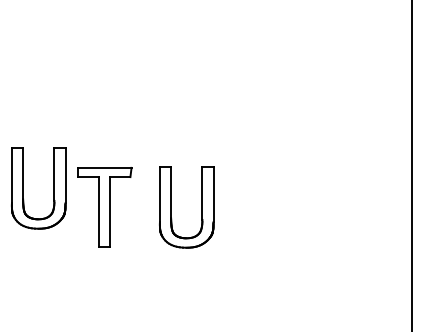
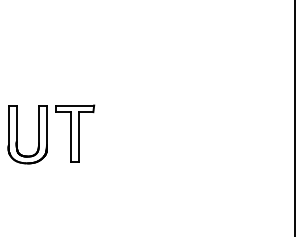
part: (104, 207) -> (74, 133), moved
part: (171, 207) -> (122, 148), removed

